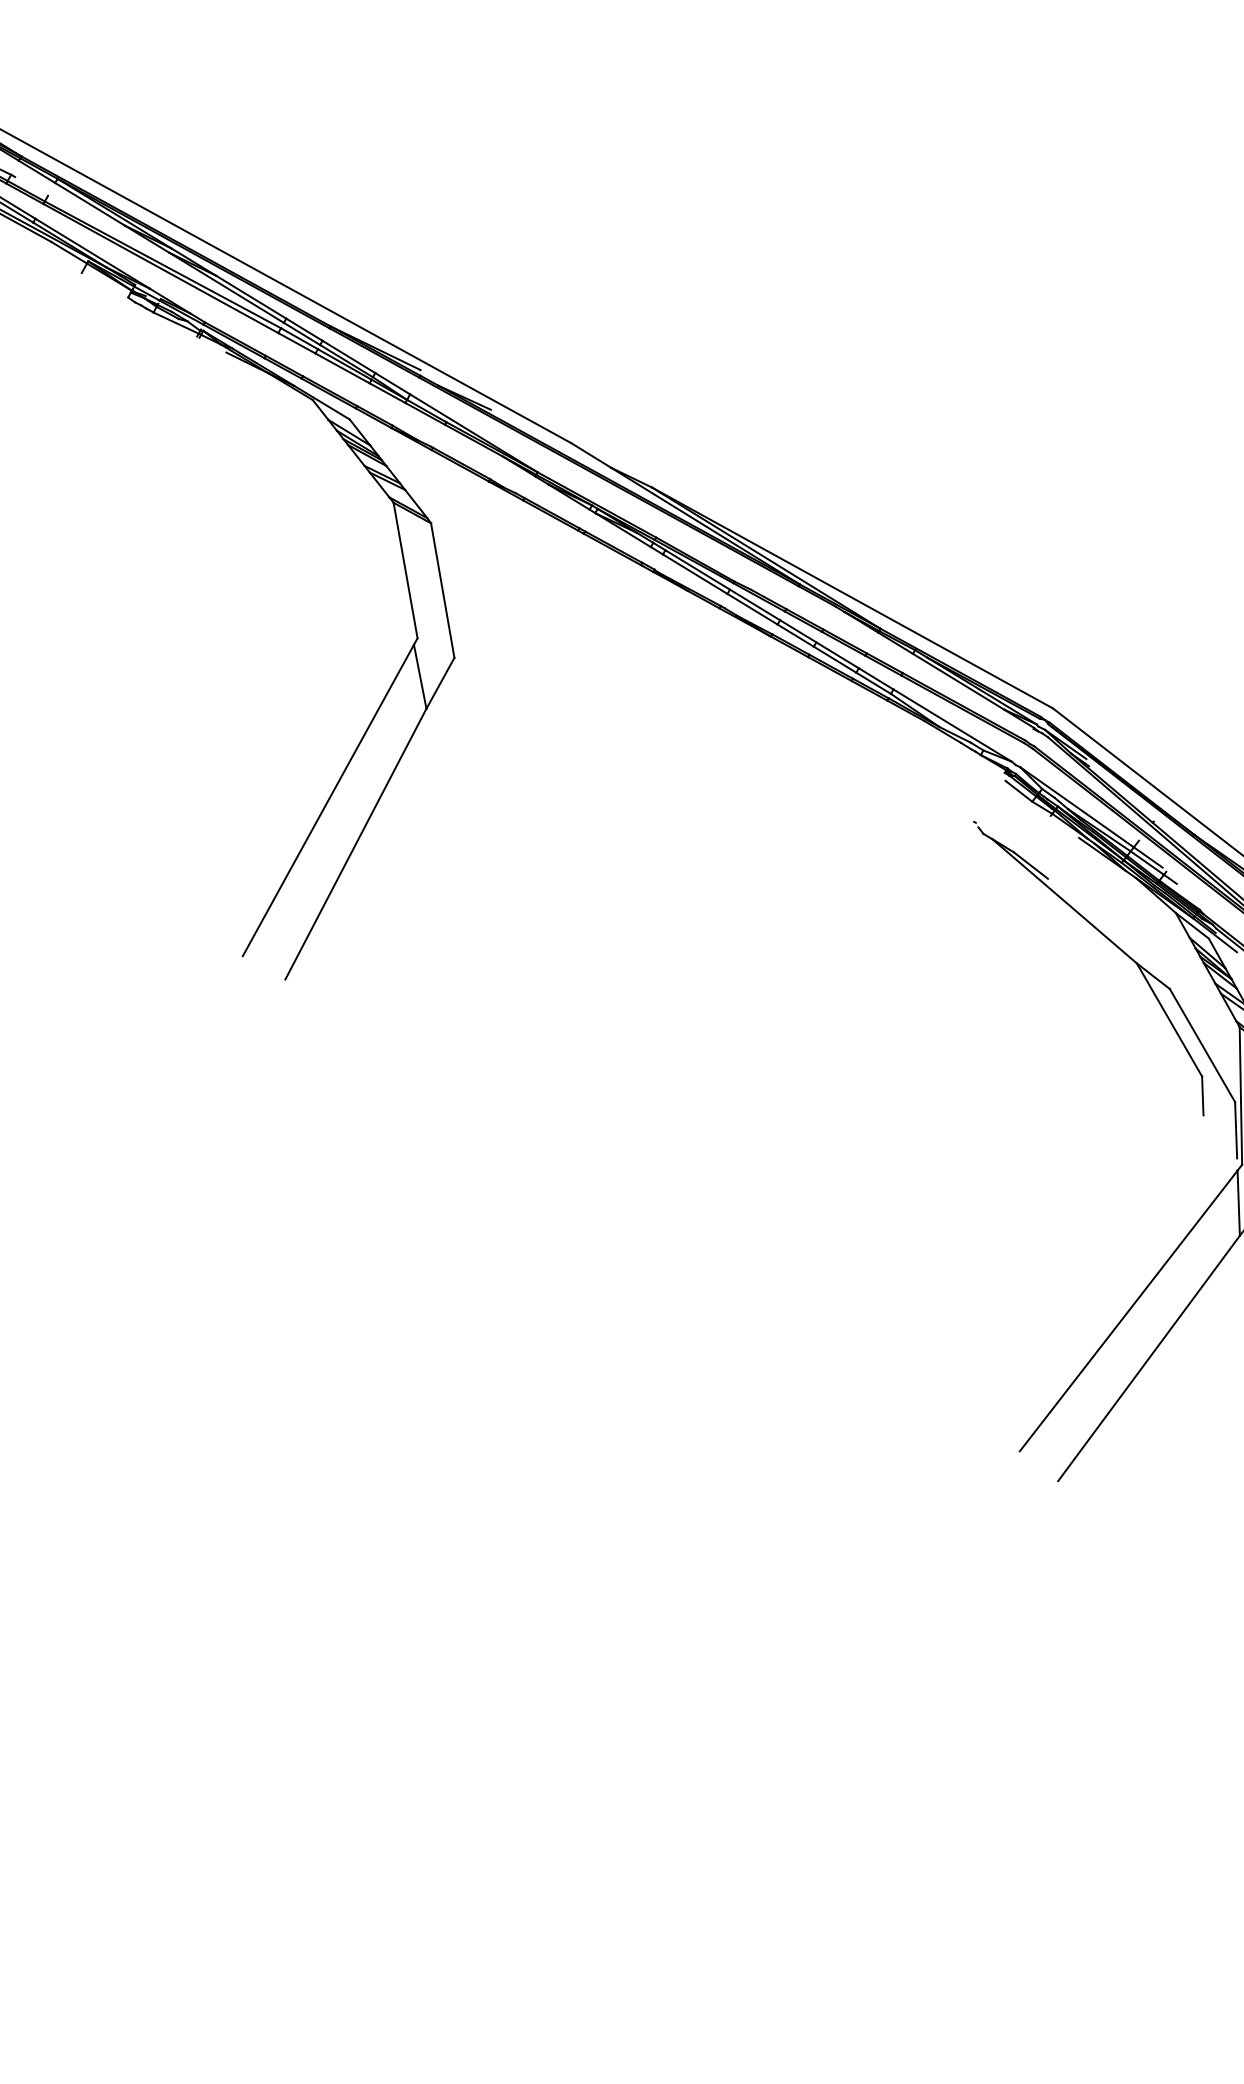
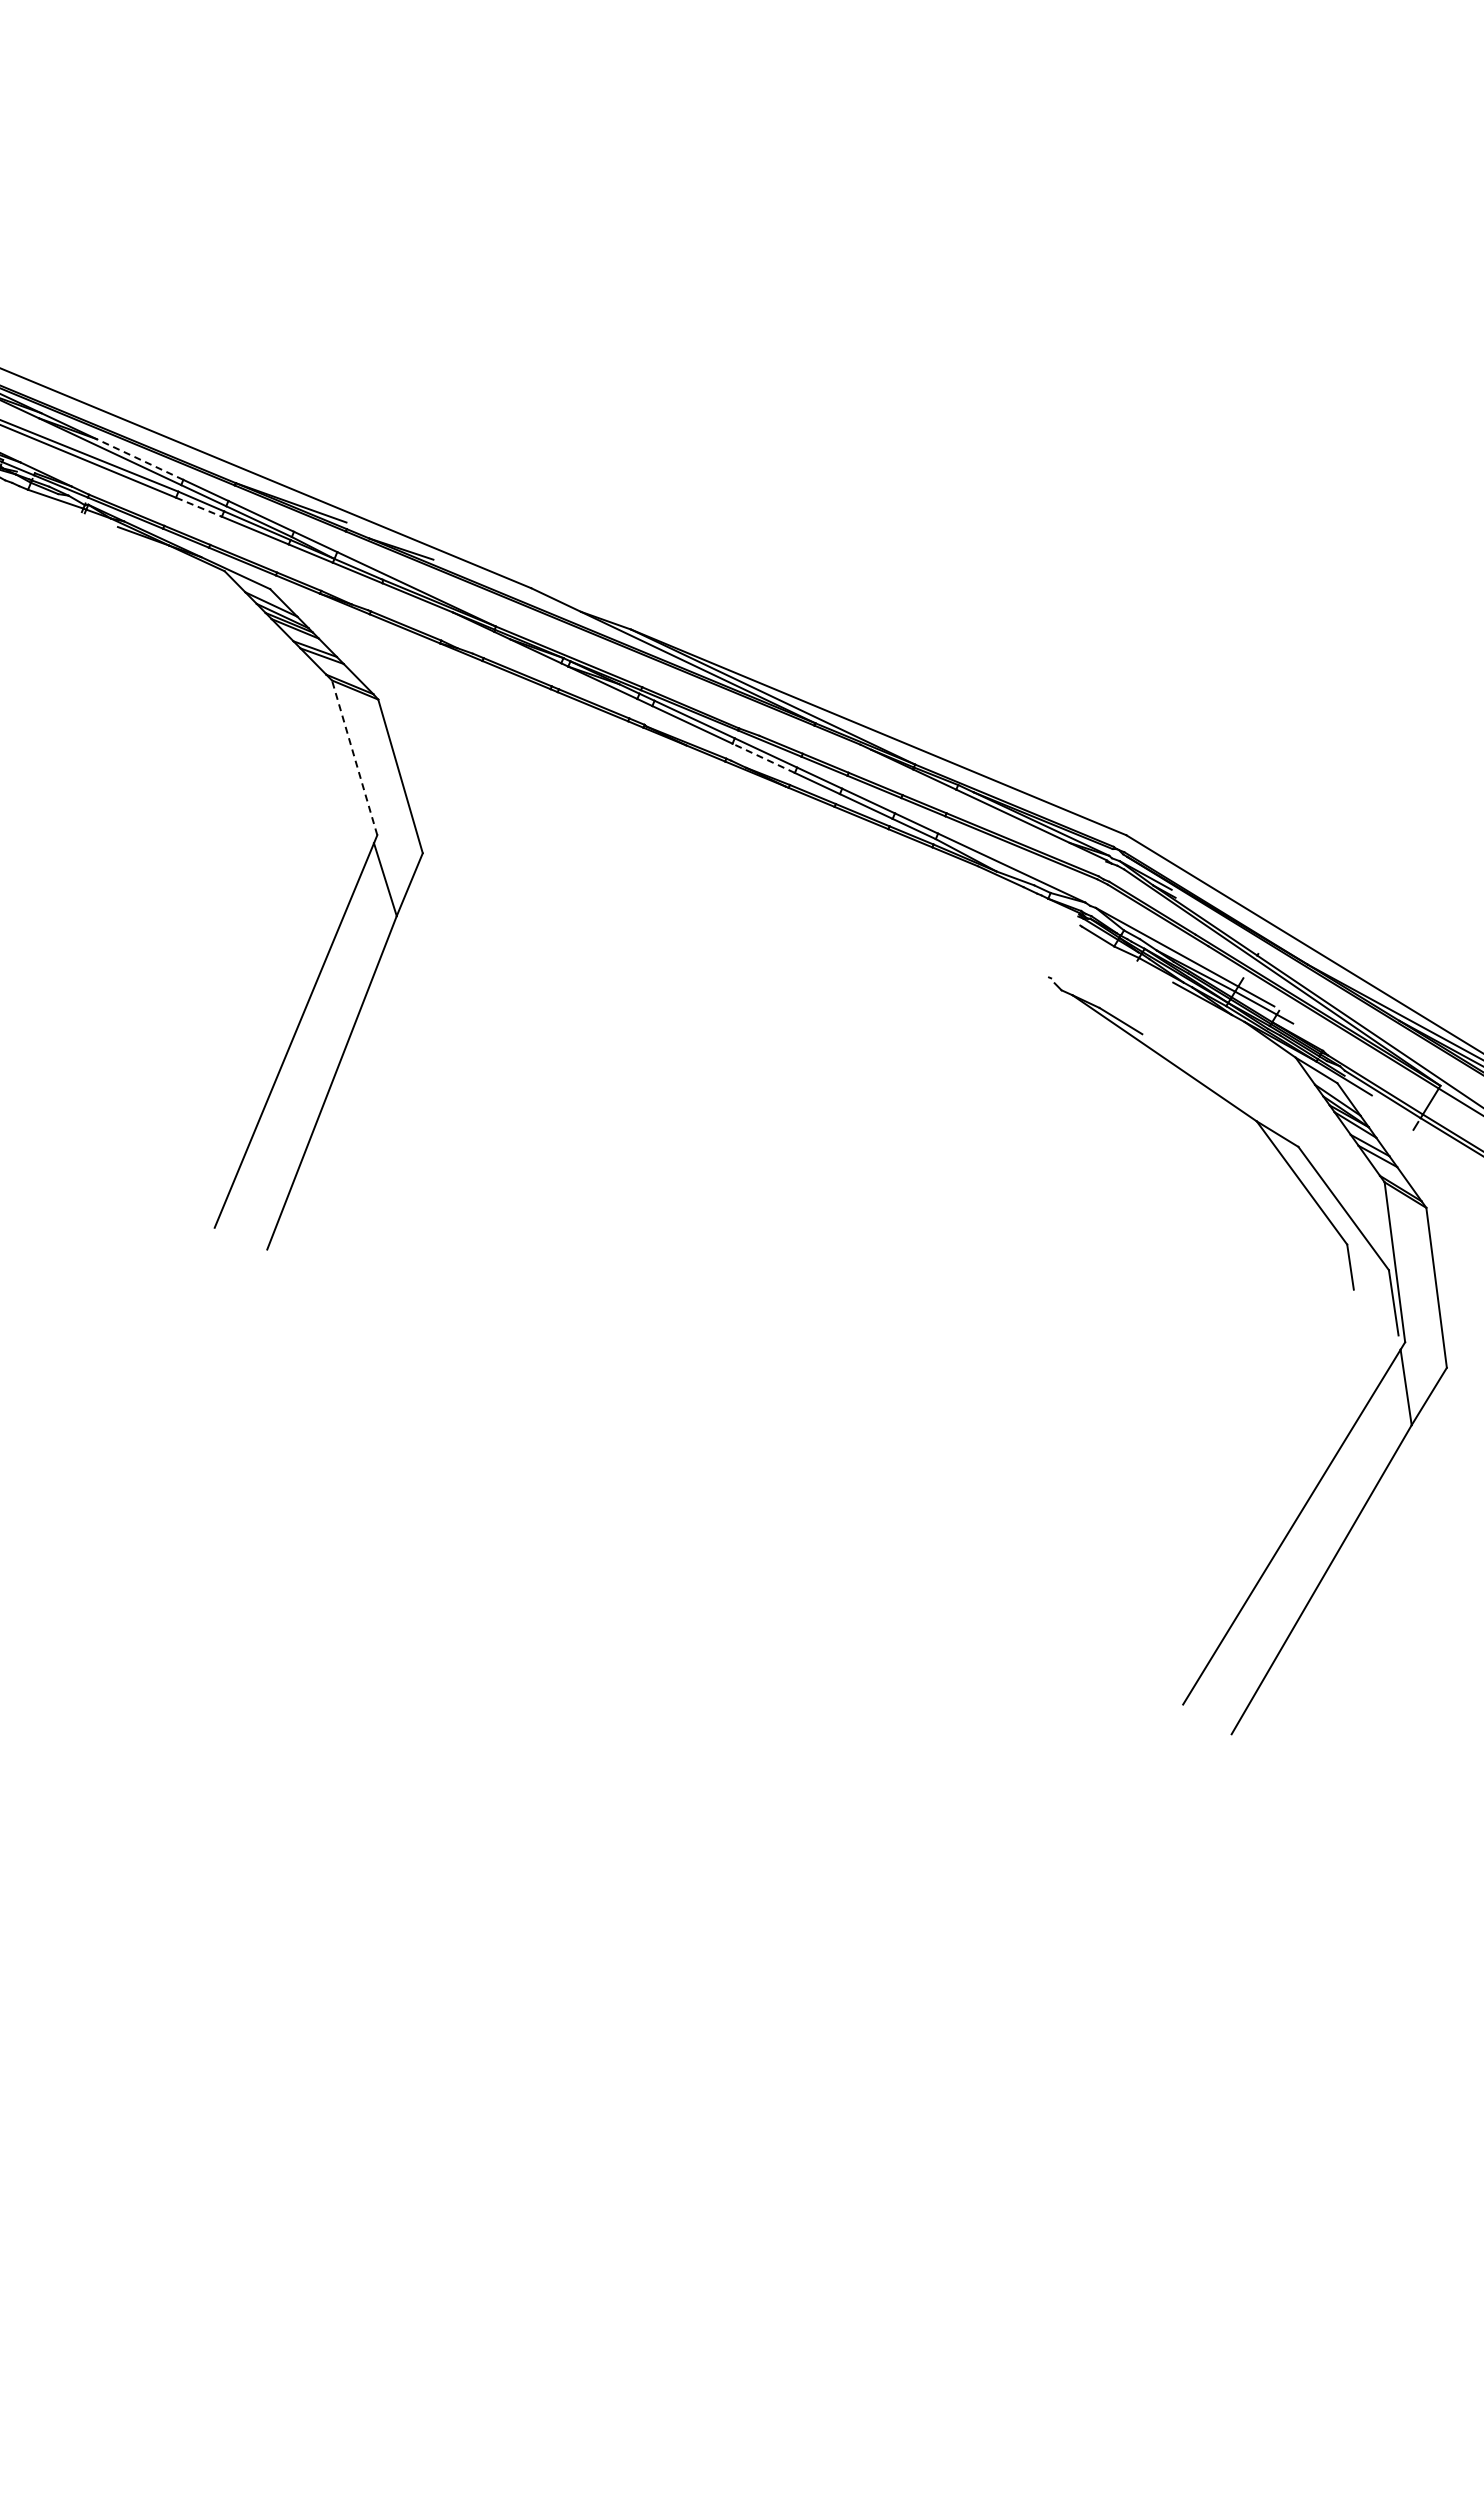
line: (250, 297) -> (139, 459), solid -> dashed
line: (296, 343) -> (198, 507), solid -> dashed
line: (405, 570) -> (354, 757), solid -> dashed
line: (752, 609) -> (763, 758), solid -> dashed

